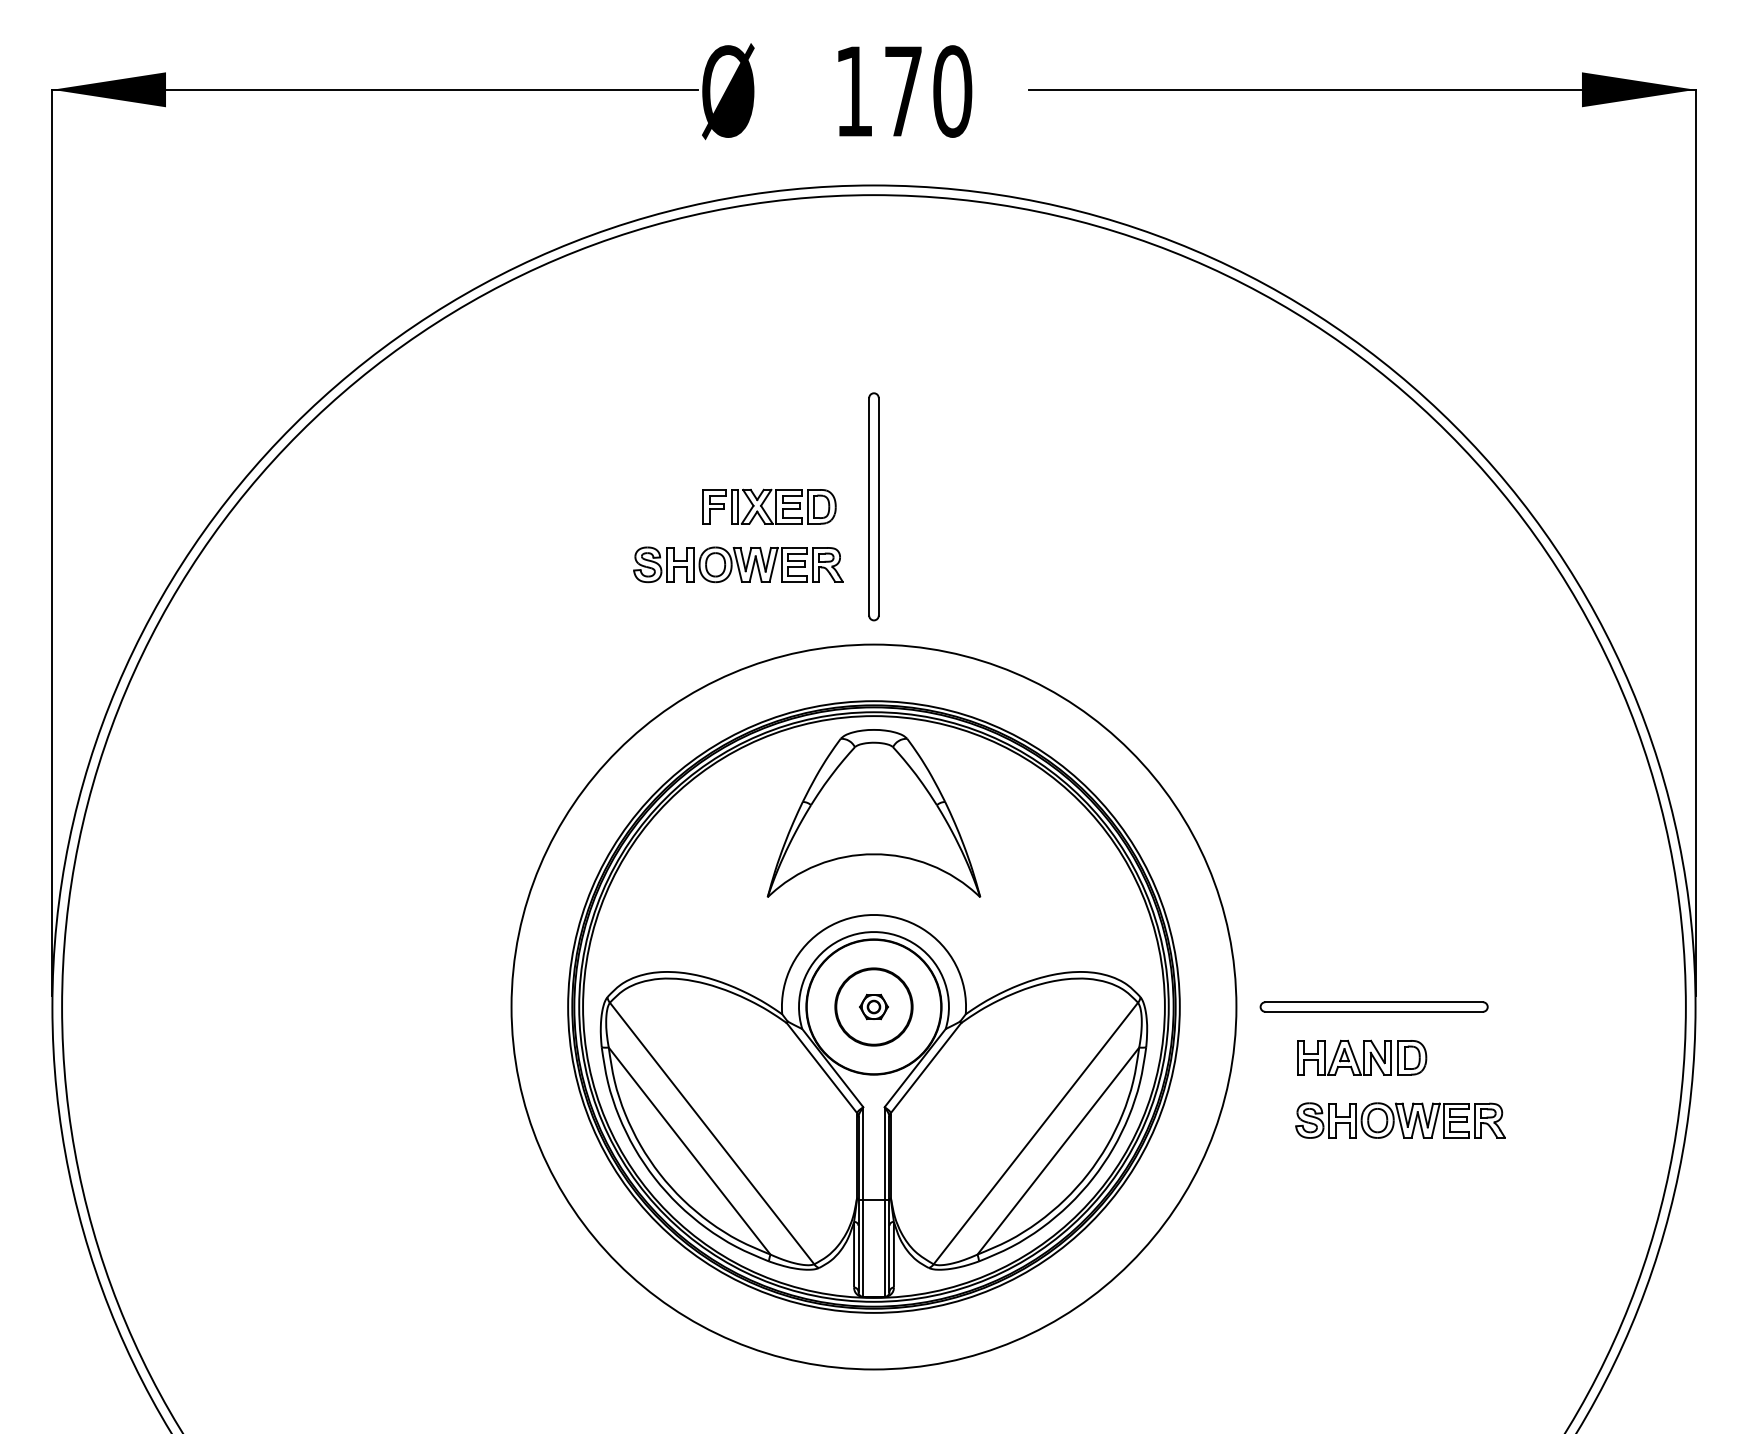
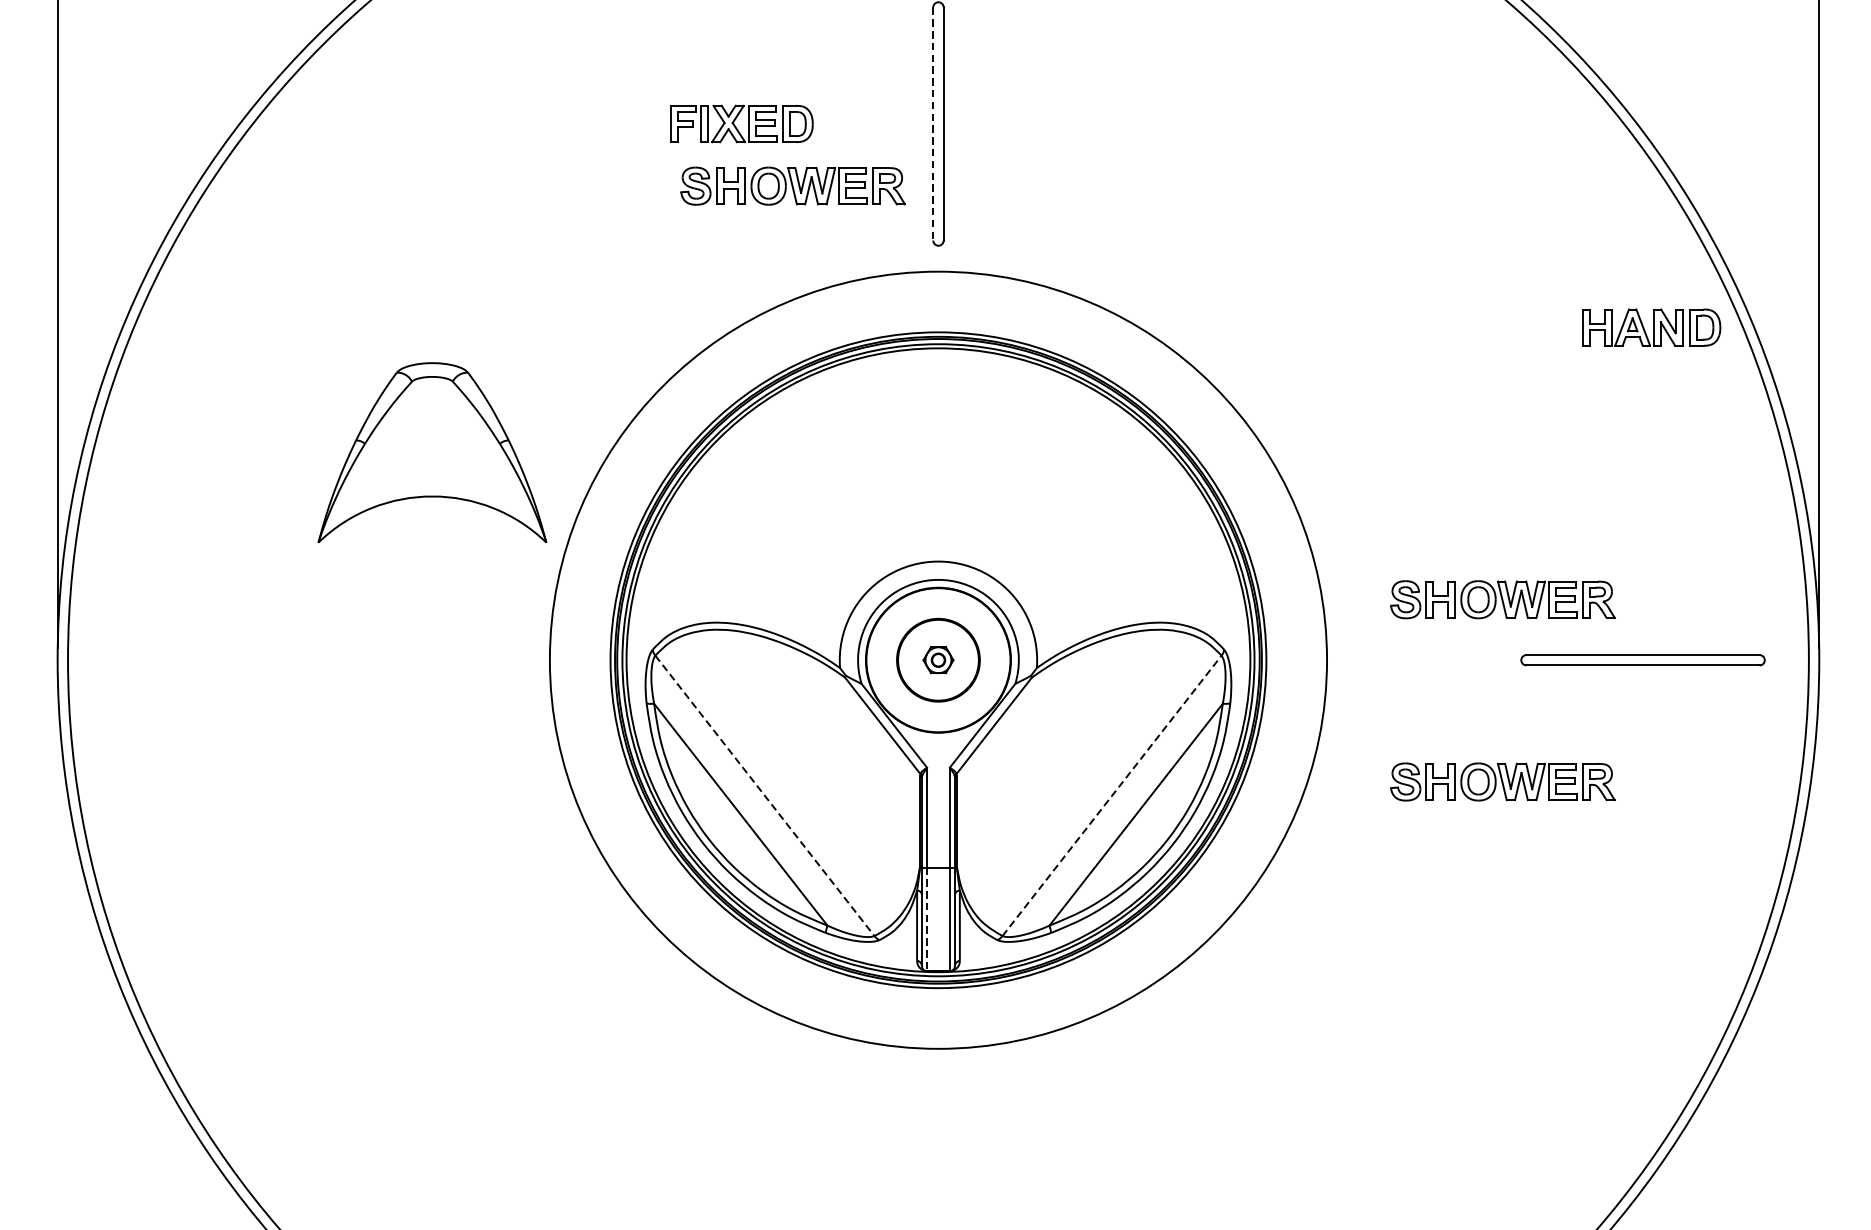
part: (769, 506) -> (741, 123), moved
line: (869, 506) -> (933, 123), solid -> dashed
part: (873, 813) -> (431, 452), moved
part: (1400, 950) -> (1502, 599), added
part: (1373, 1006) -> (1642, 659), moved
part: (1362, 1057) -> (1651, 327), moved
line: (712, 1133) -> (765, 795), solid -> dashed
line: (1035, 1133) -> (1111, 795), solid -> dashed
line: (863, 1249) -> (927, 920), solid -> dashed

